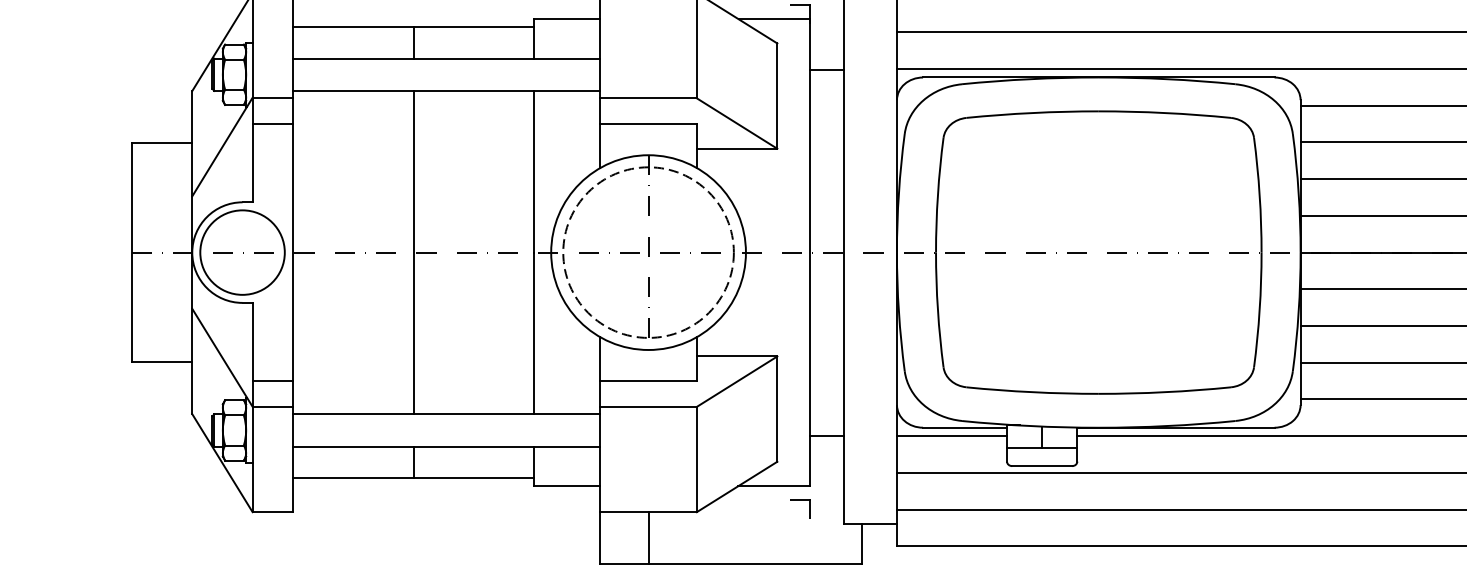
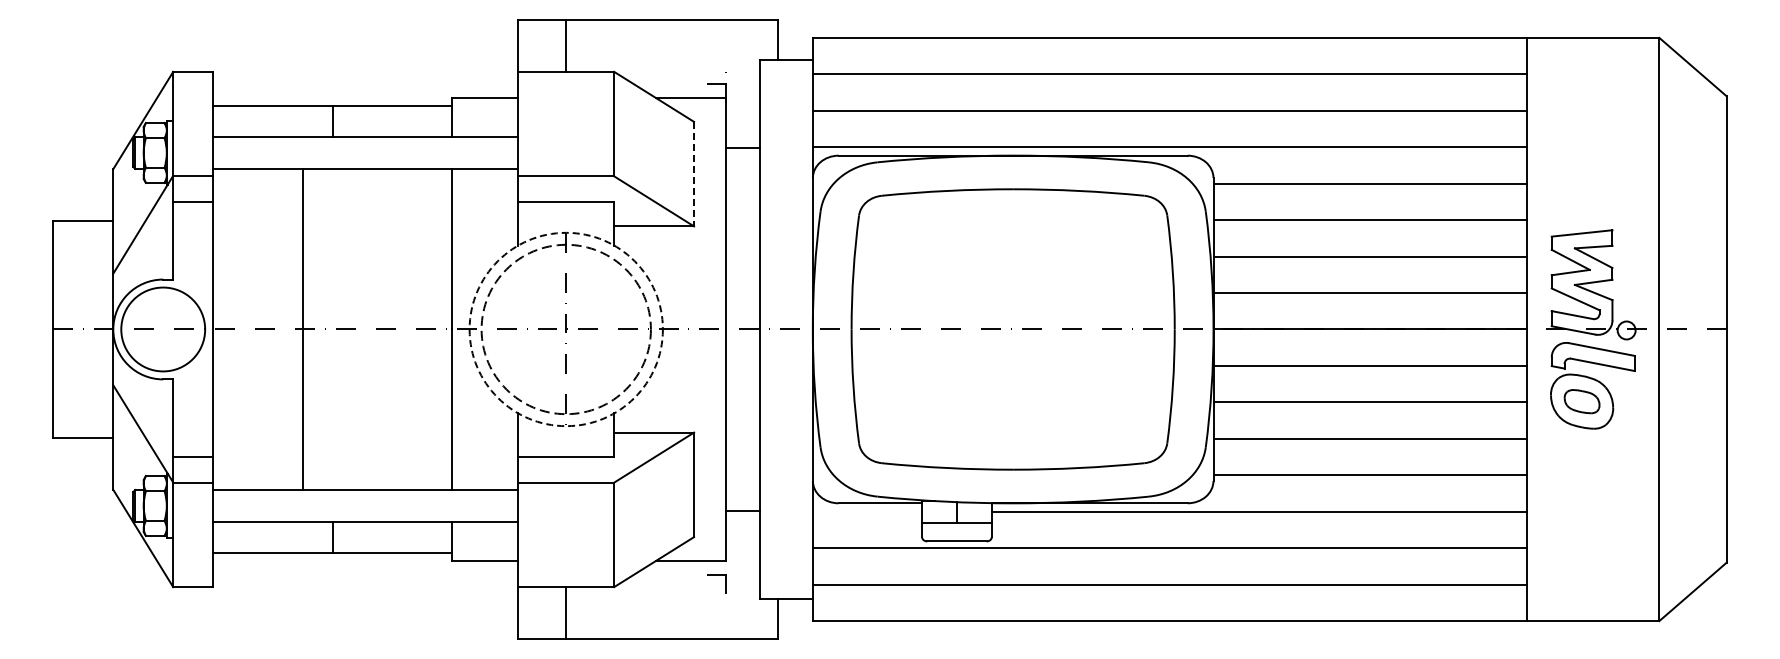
line: (777, 96) -> (694, 174), solid -> dashed
line: (413, 252) -> (302, 329), moved
circle: (647, 252) -> (565, 329), solid -> dashed
line: (952, 435) -> (867, 511), removed

